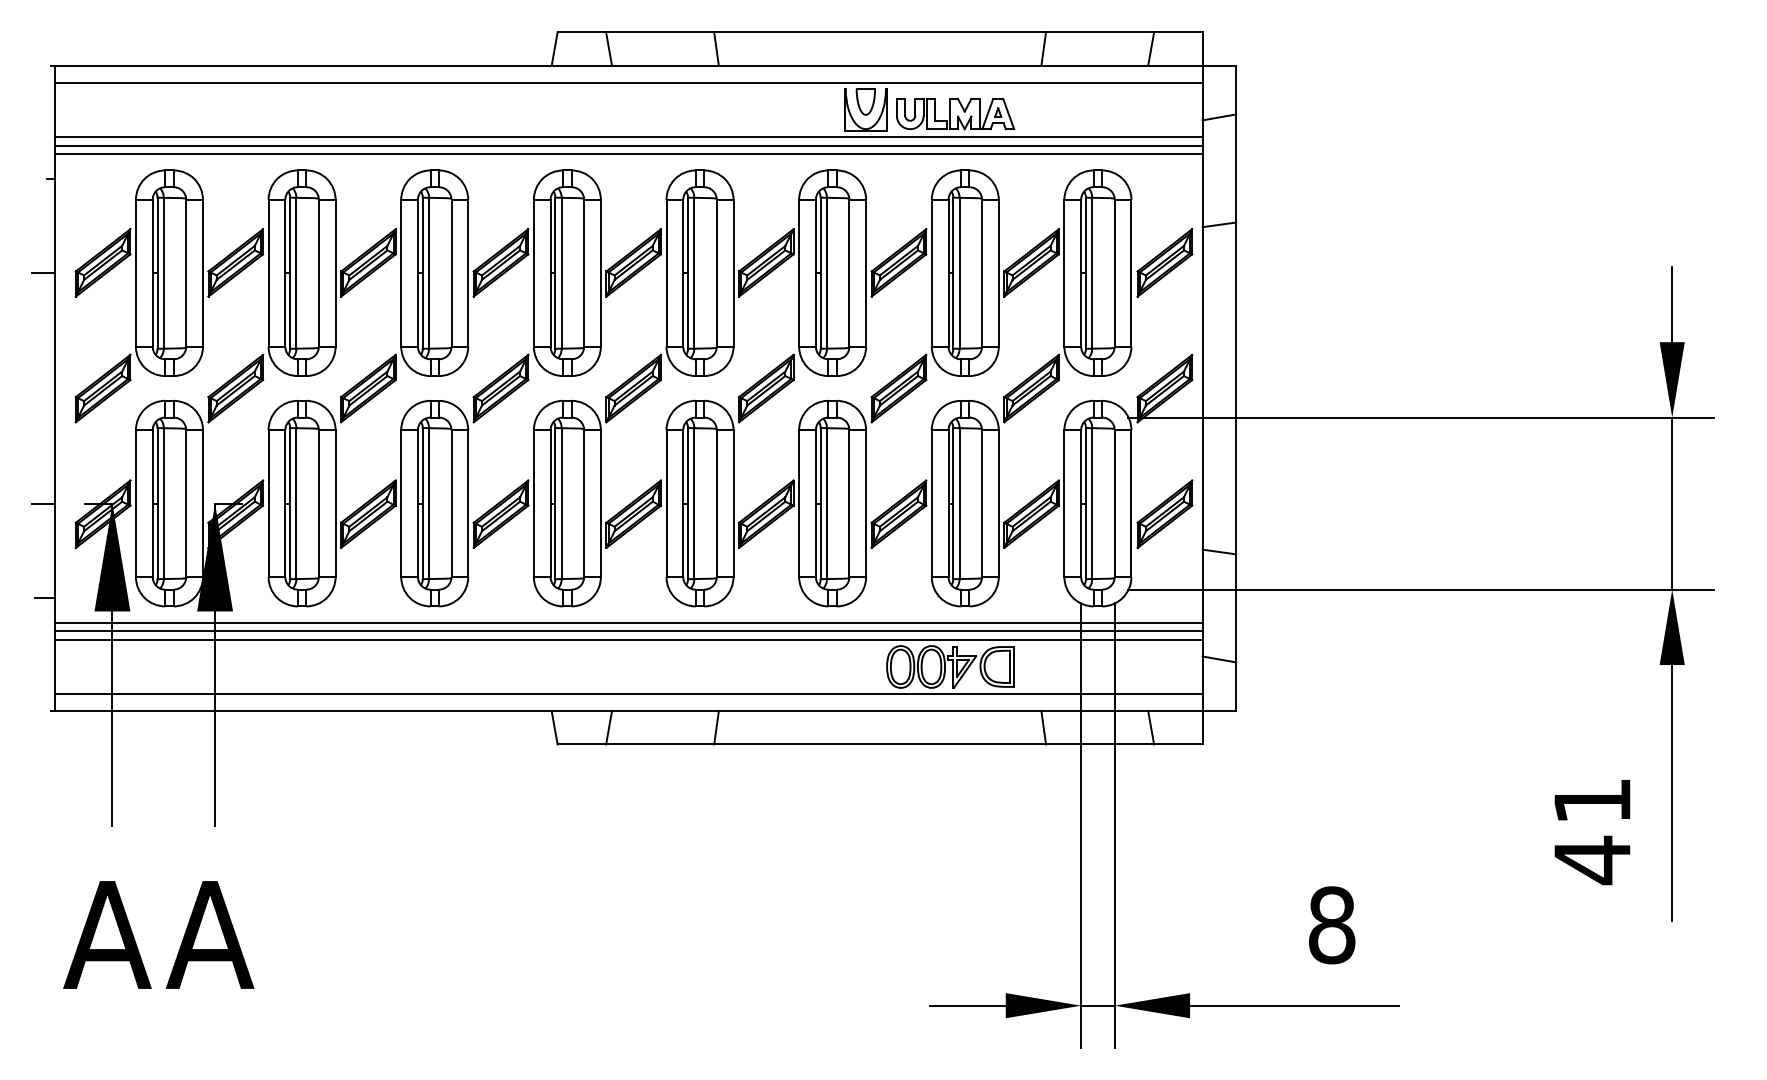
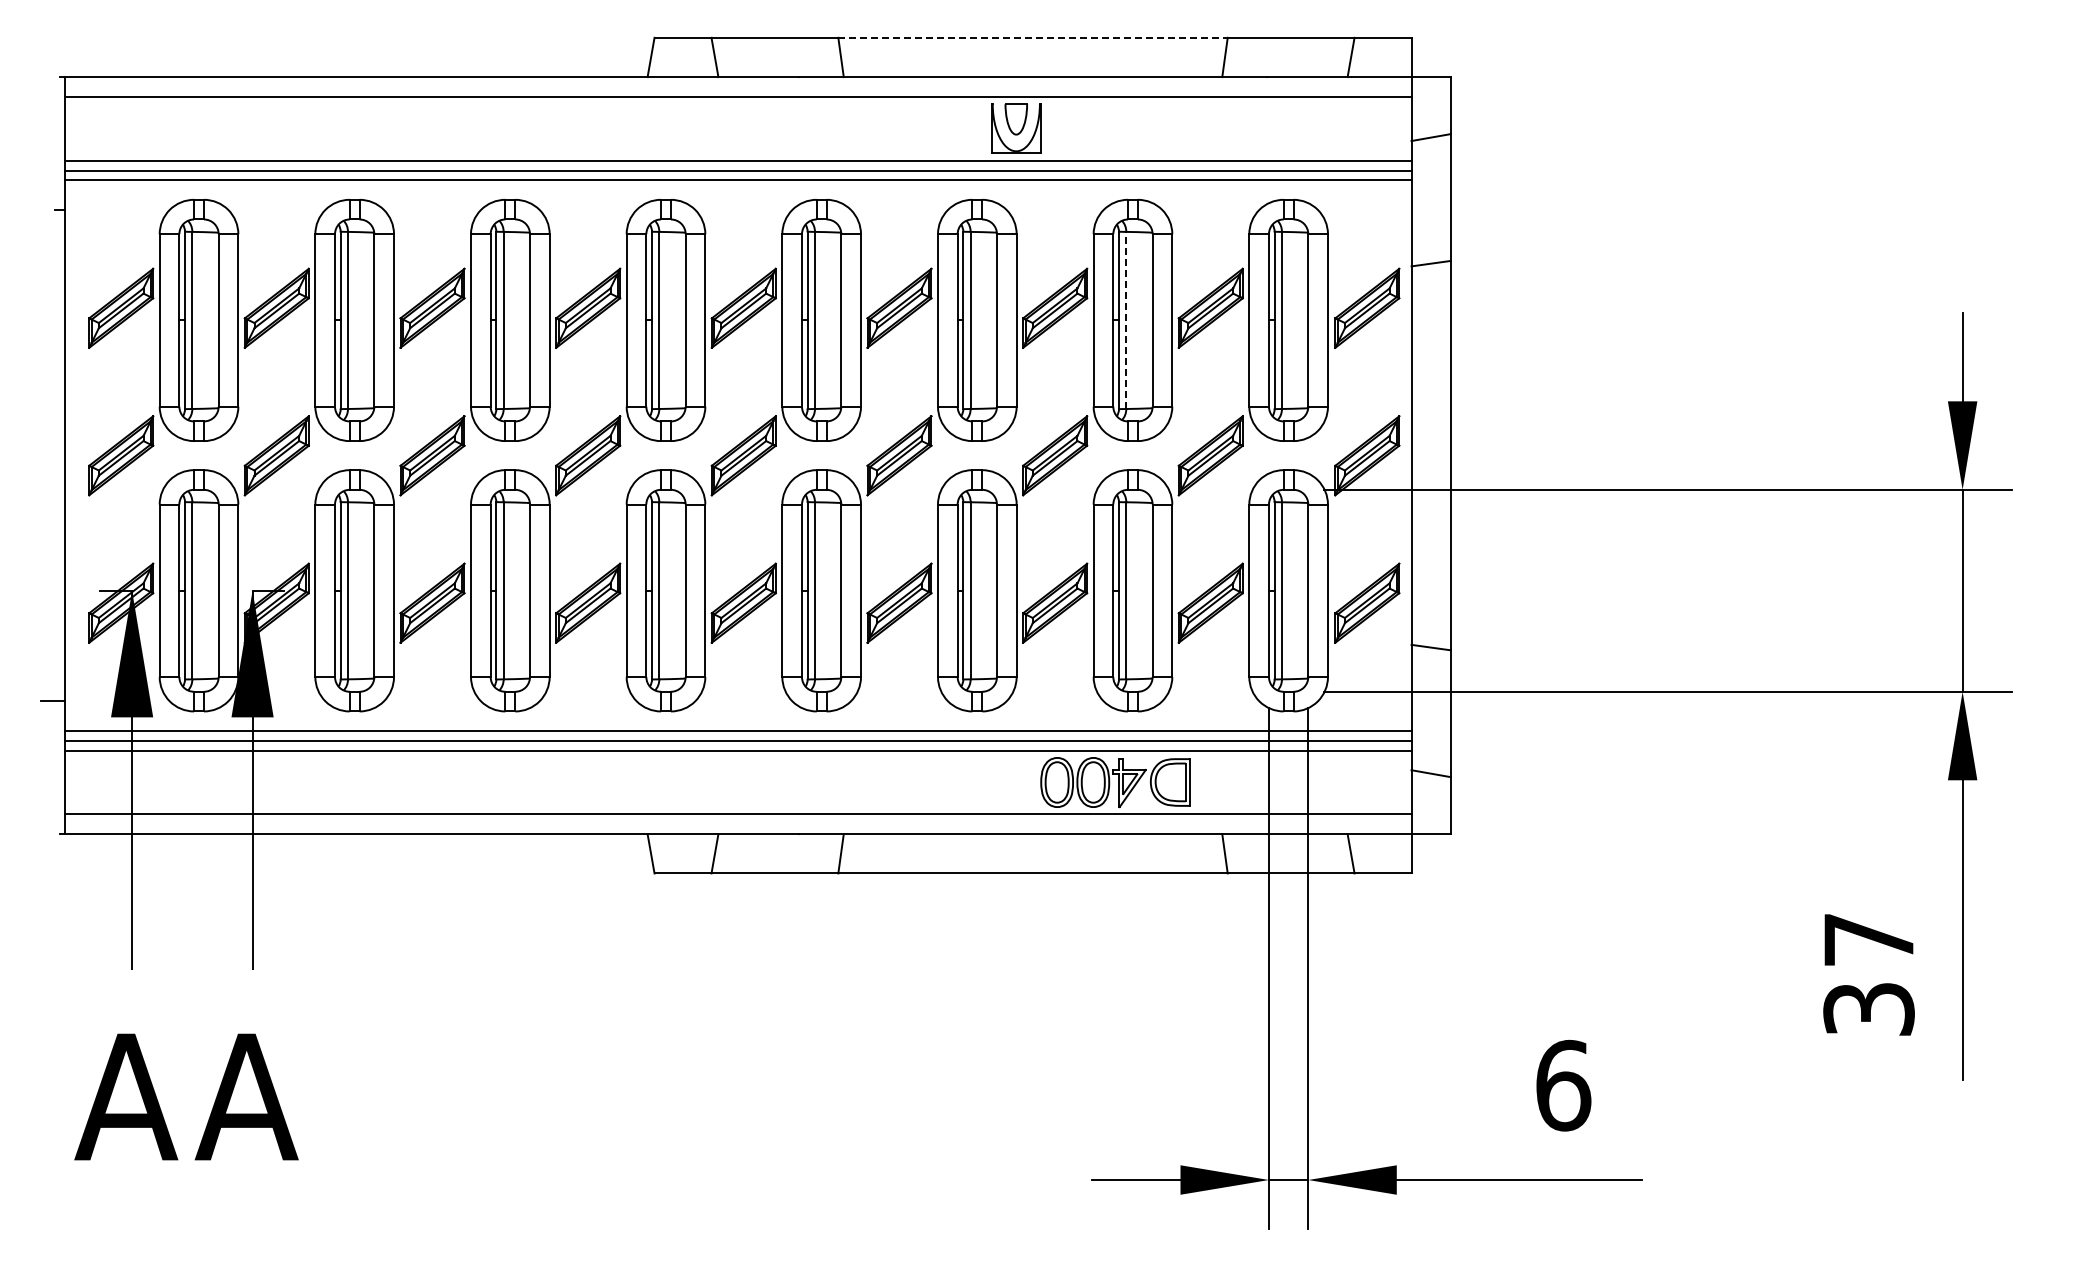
line: (880, 32) -> (1033, 37), solid -> dashed
part: (955, 113) -> (1121, 133), removed
line: (42, 273) -> (50, 320), removed
line: (959, 273) -> (1126, 320), solid -> dashed
line: (42, 503) -> (50, 590), removed
text: (1592, 832) -> (1868, 976), 41 -> 37
text: (1332, 925) -> (1563, 1085), 8 -> 6

